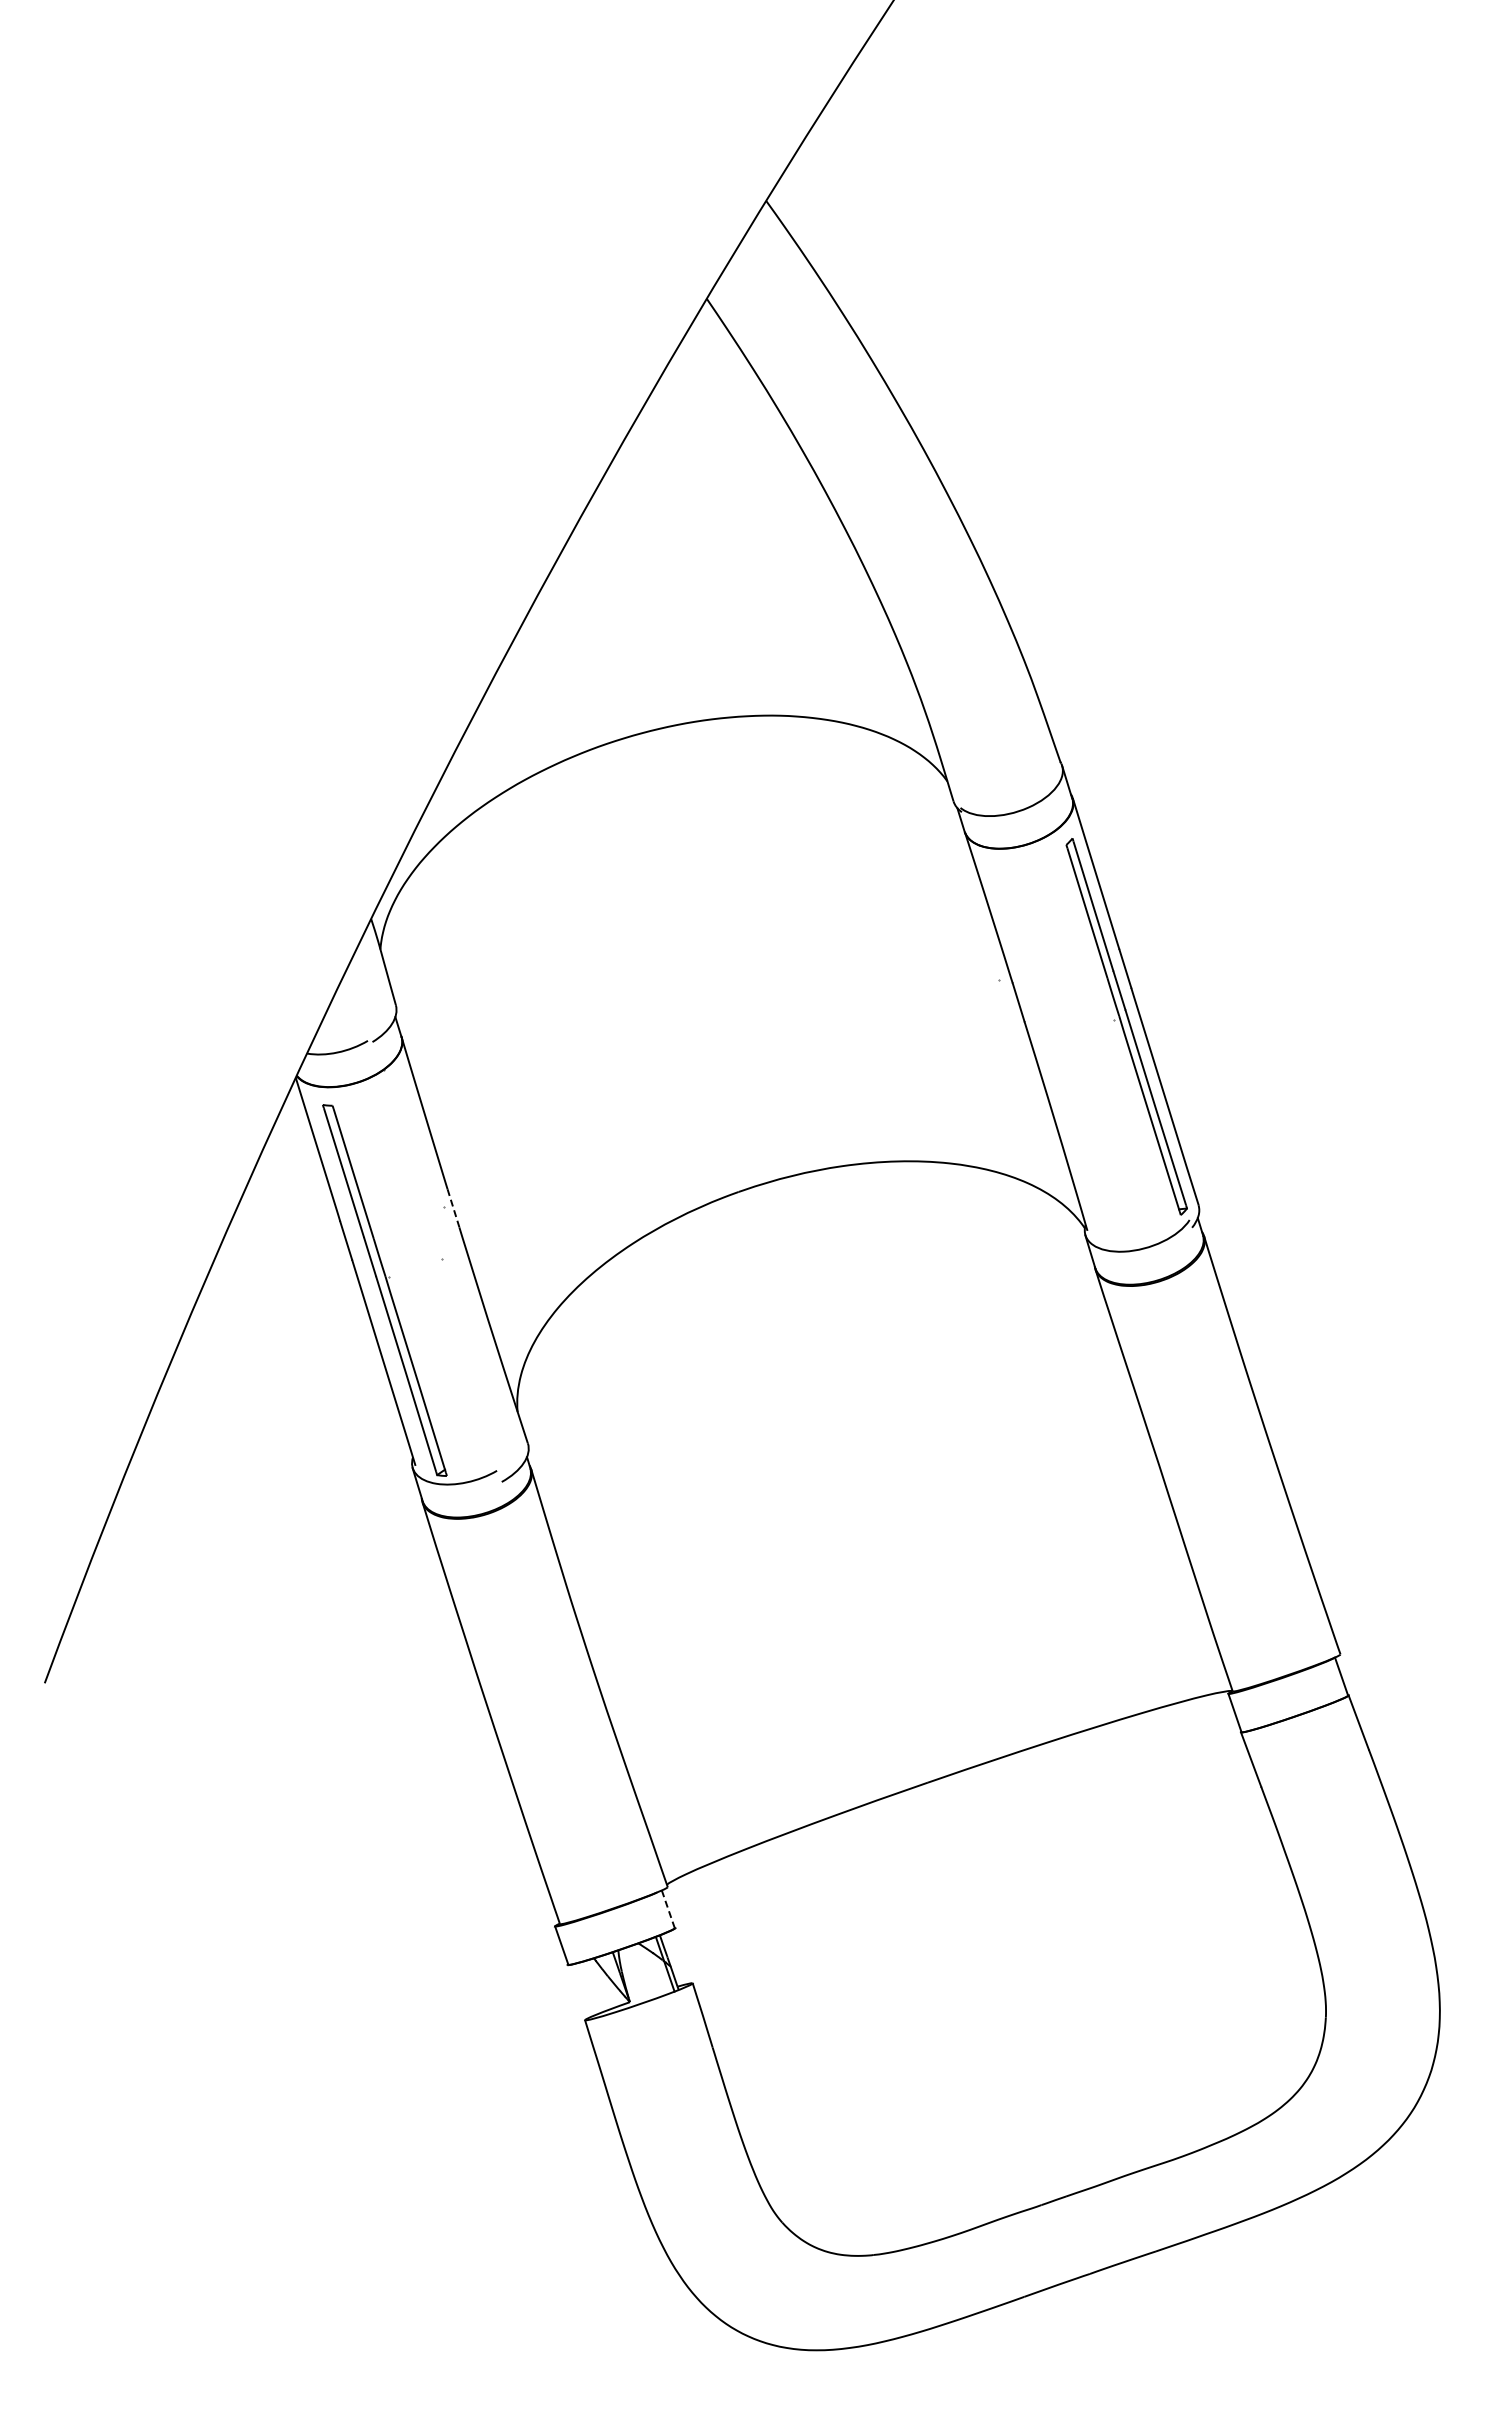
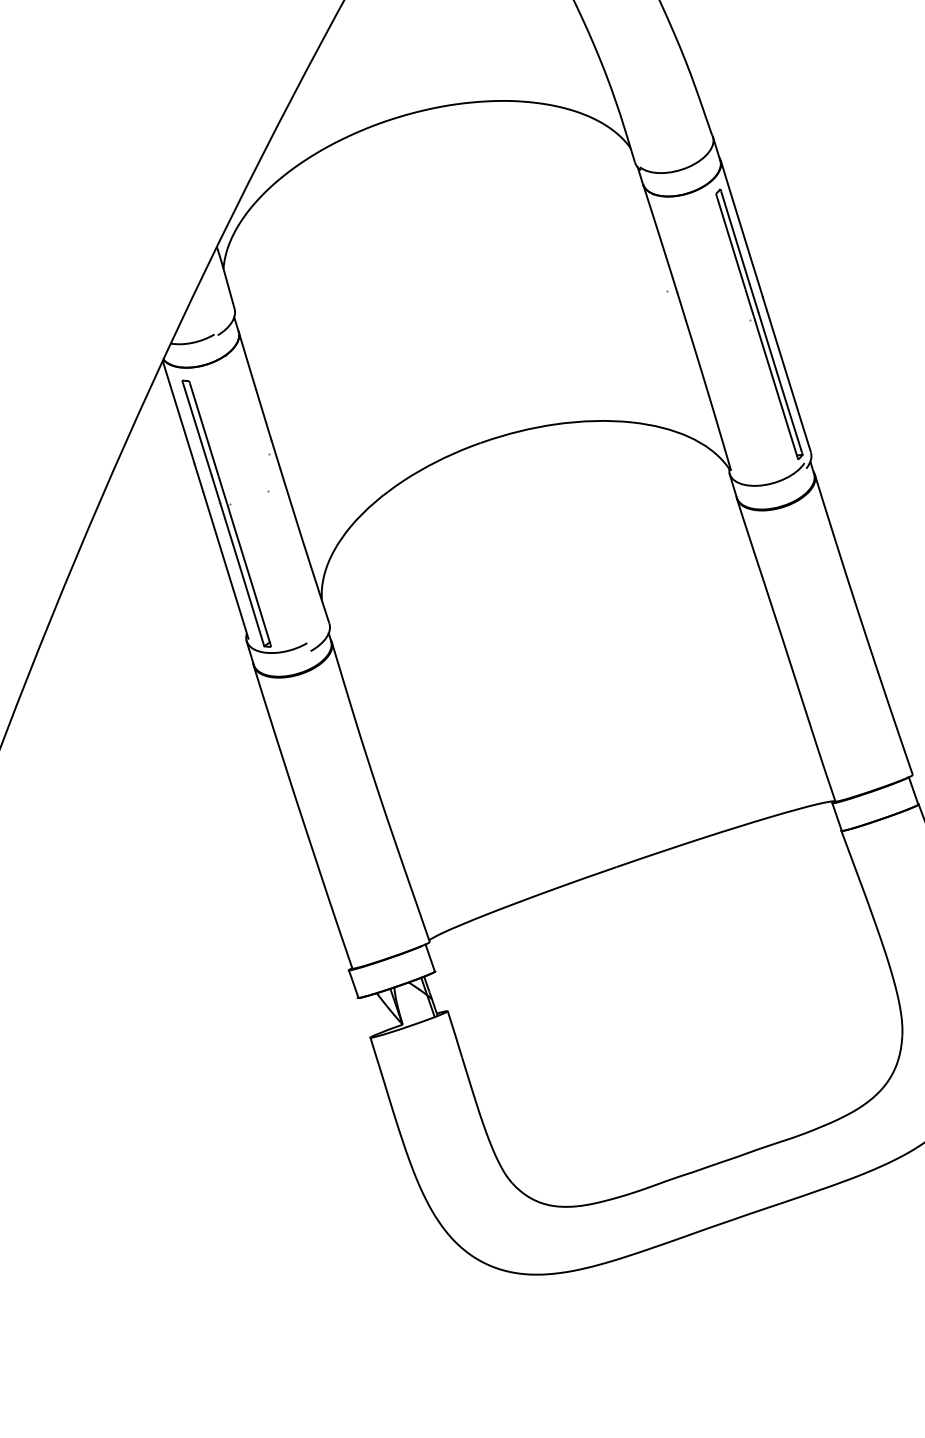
line: (453, 1208) -> (275, 454), dashed -> solid
line: (668, 1909) -> (430, 958), dashed -> solid

